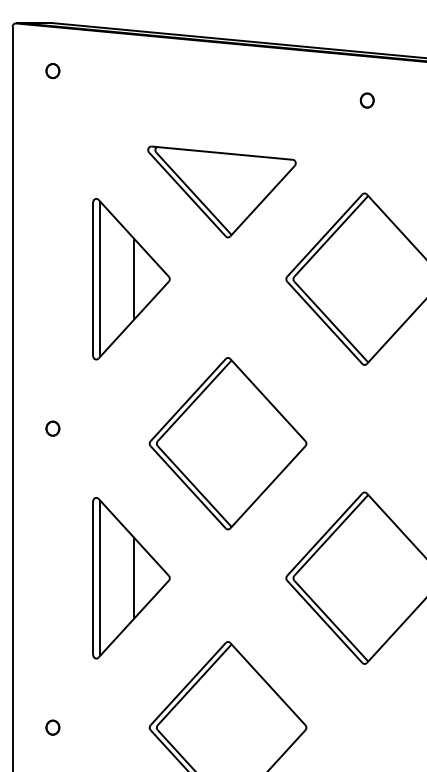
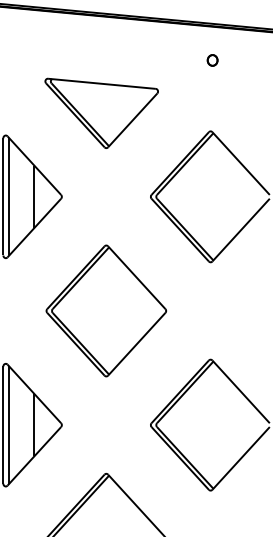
part: (221, 191) -> (101, 113), moved
part: (227, 443) -> (105, 310), moved

